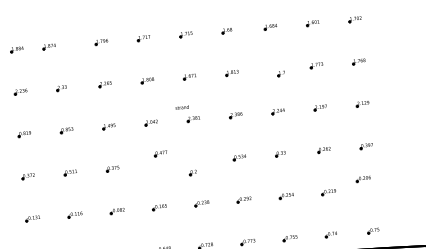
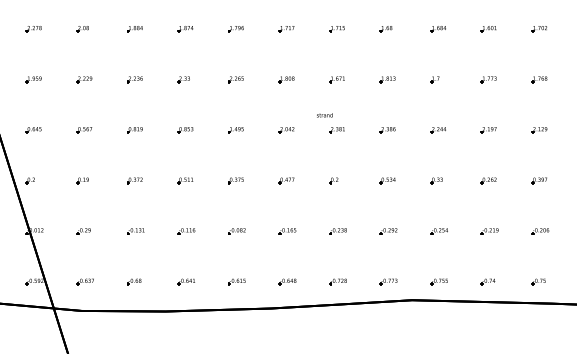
part: (49, 47) -> (185, 29), moved
part: (280, 73) -> (434, 79), moved
part: (160, 153) -> (286, 180), moved
part: (192, 172) -> (333, 180), moved
part: (363, 179) -> (540, 231), moved

